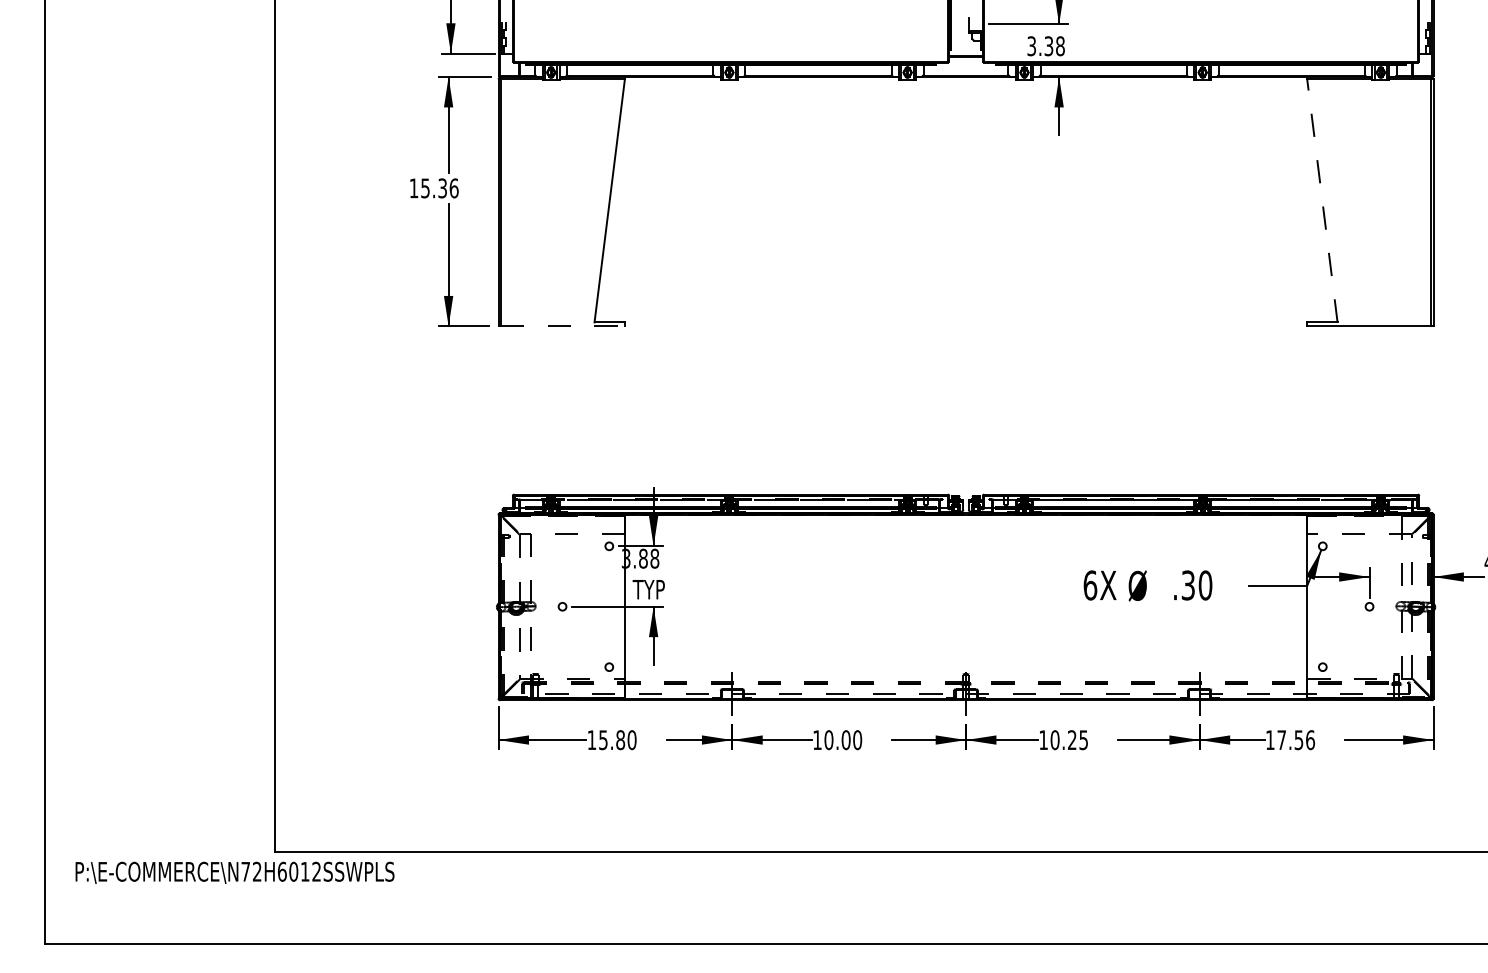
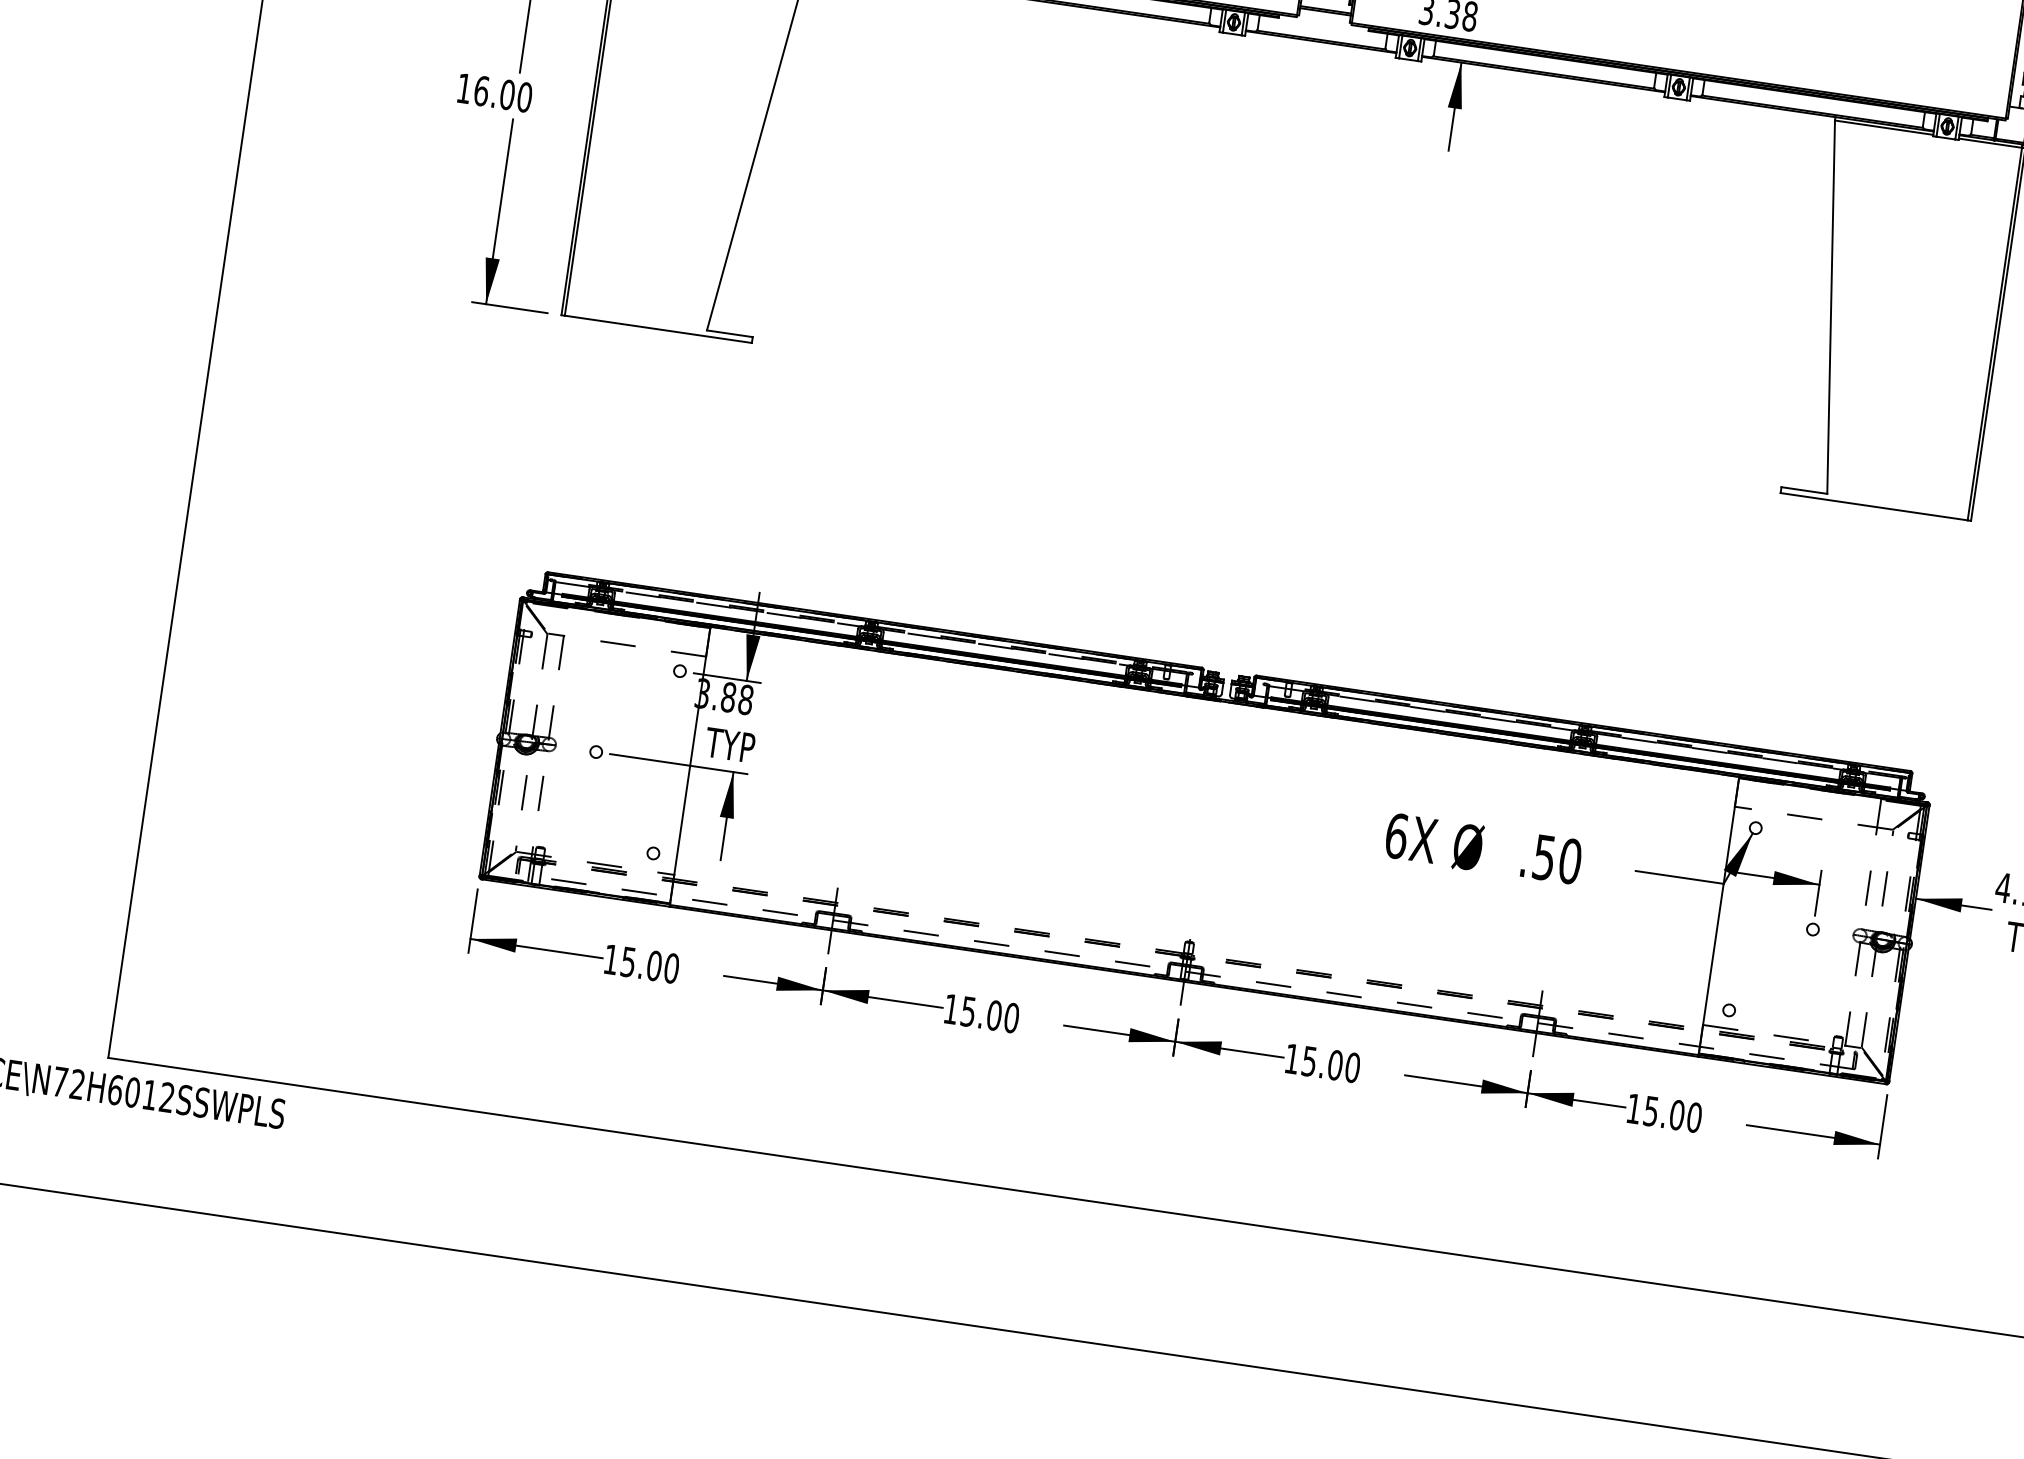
text: (439, 188) -> (502, 94), 15.36 -> 16.00
line: (1322, 200) -> (1831, 306), dashed -> solid
line: (563, 326) -> (659, 329), dashed -> solid
text: (1188, 584) -> (1544, 856), .30 -> .50
text: (620, 739) -> (654, 964), 15.80 -> 15.00
text: (828, 740) -> (967, 1012), 10.00 -> 15.00
text: (1069, 740) -> (1331, 1065), 10.25 -> 15.00
text: (1295, 740) -> (1671, 1114), 17.56 -> 15.00

